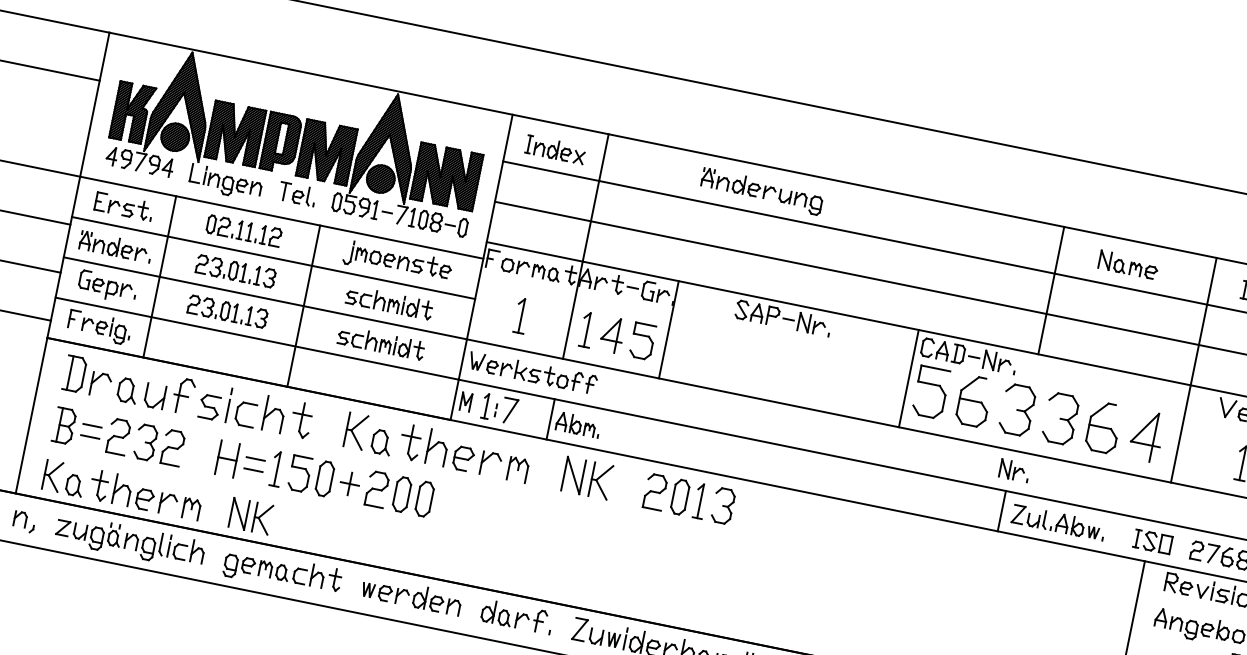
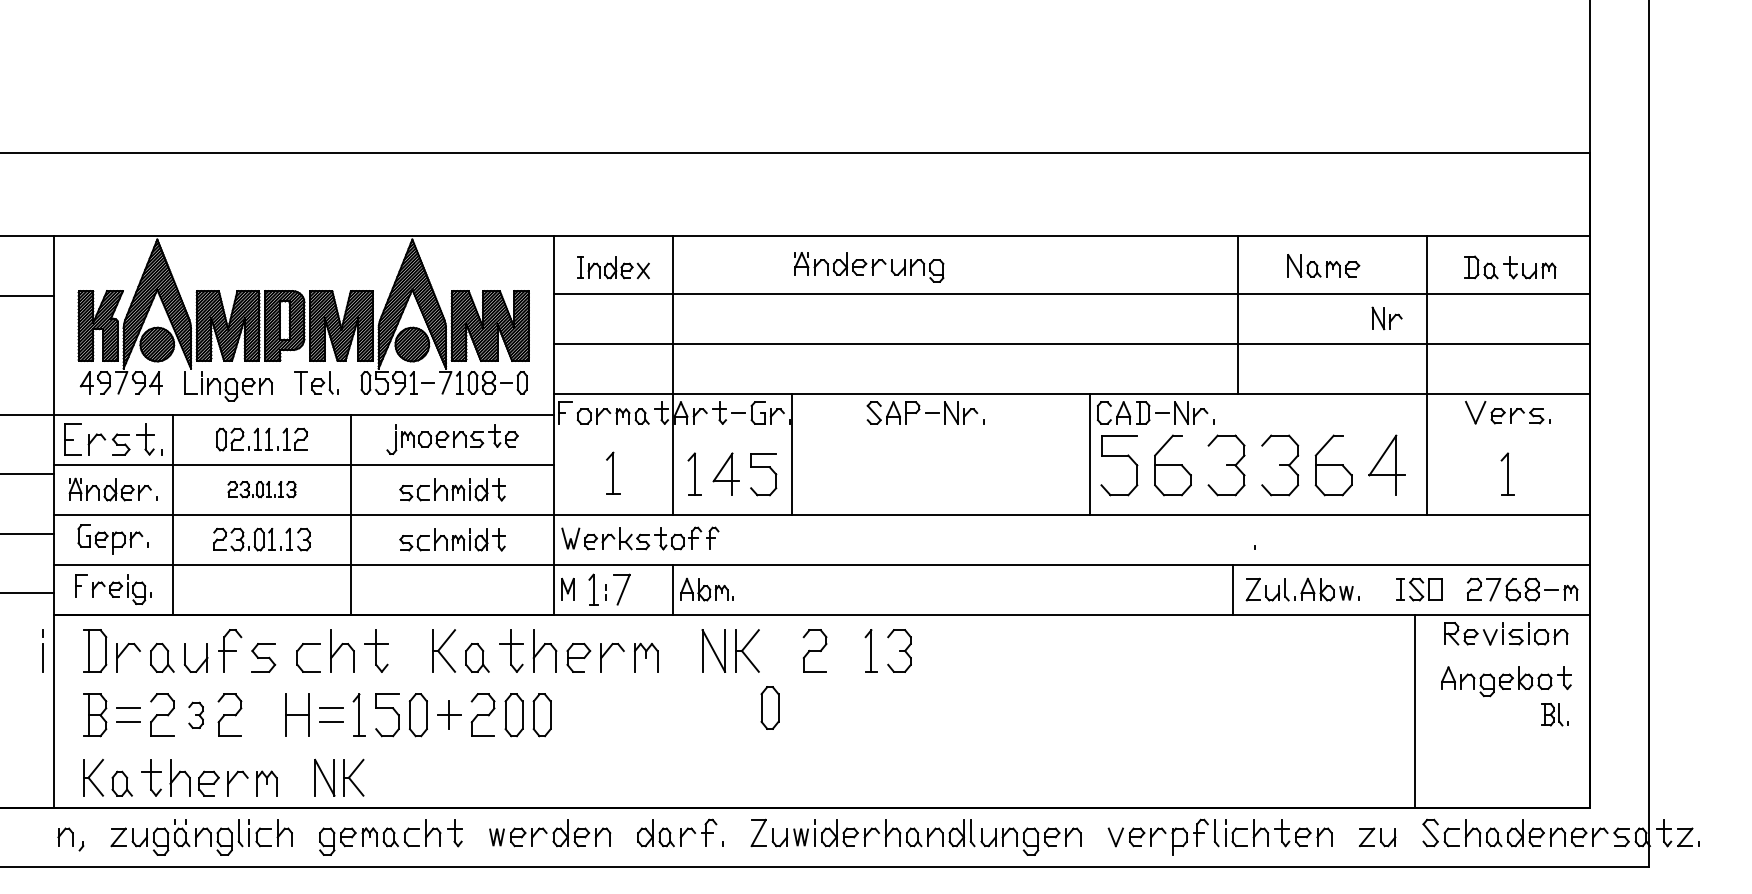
part: (124, 206) -> (113, 439), size x1.4
part: (235, 271) -> (261, 489), size x0.7
line: (228, 404) -> (42, 650), moved
part: (145, 442) -> (195, 715), size x0.6
part: (1011, 470) -> (1386, 318), moved
part: (679, 496) -> (769, 707), moved

